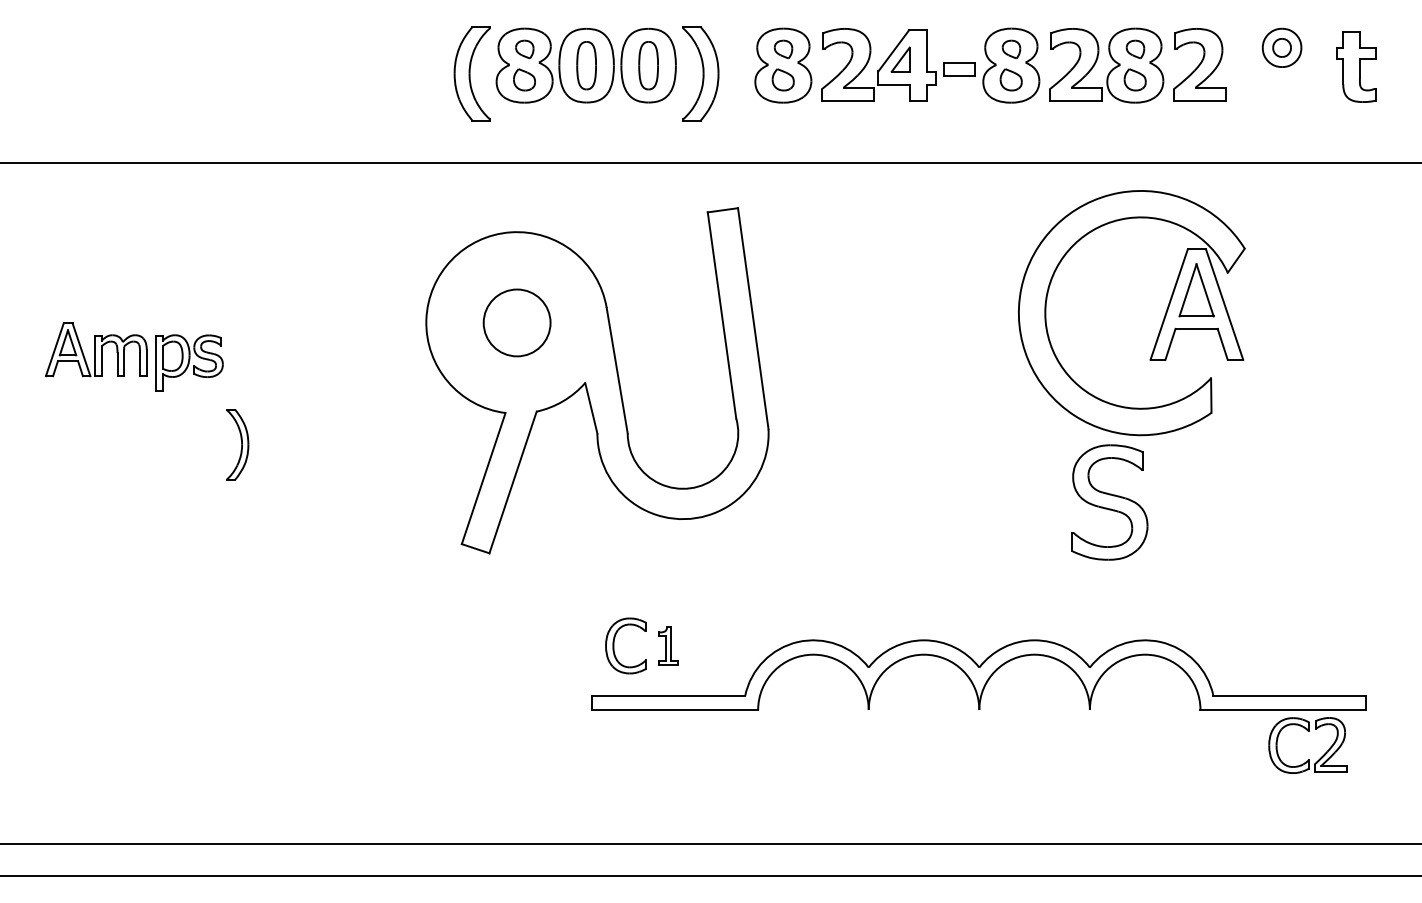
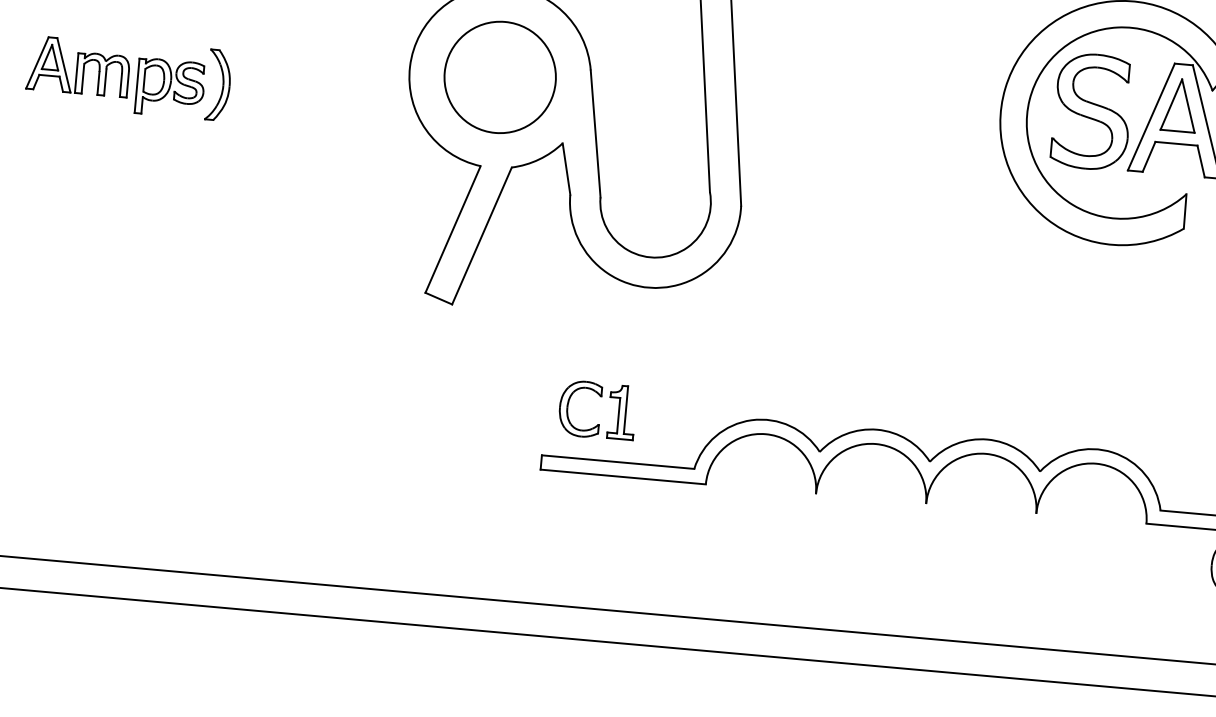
circle: (516, 322) -> (499, 76), size x1.67
part: (237, 444) -> (218, 85), moved
part: (1109, 502) -> (1091, 111), moved
part: (668, 645) -> (622, 412), size x1.43

